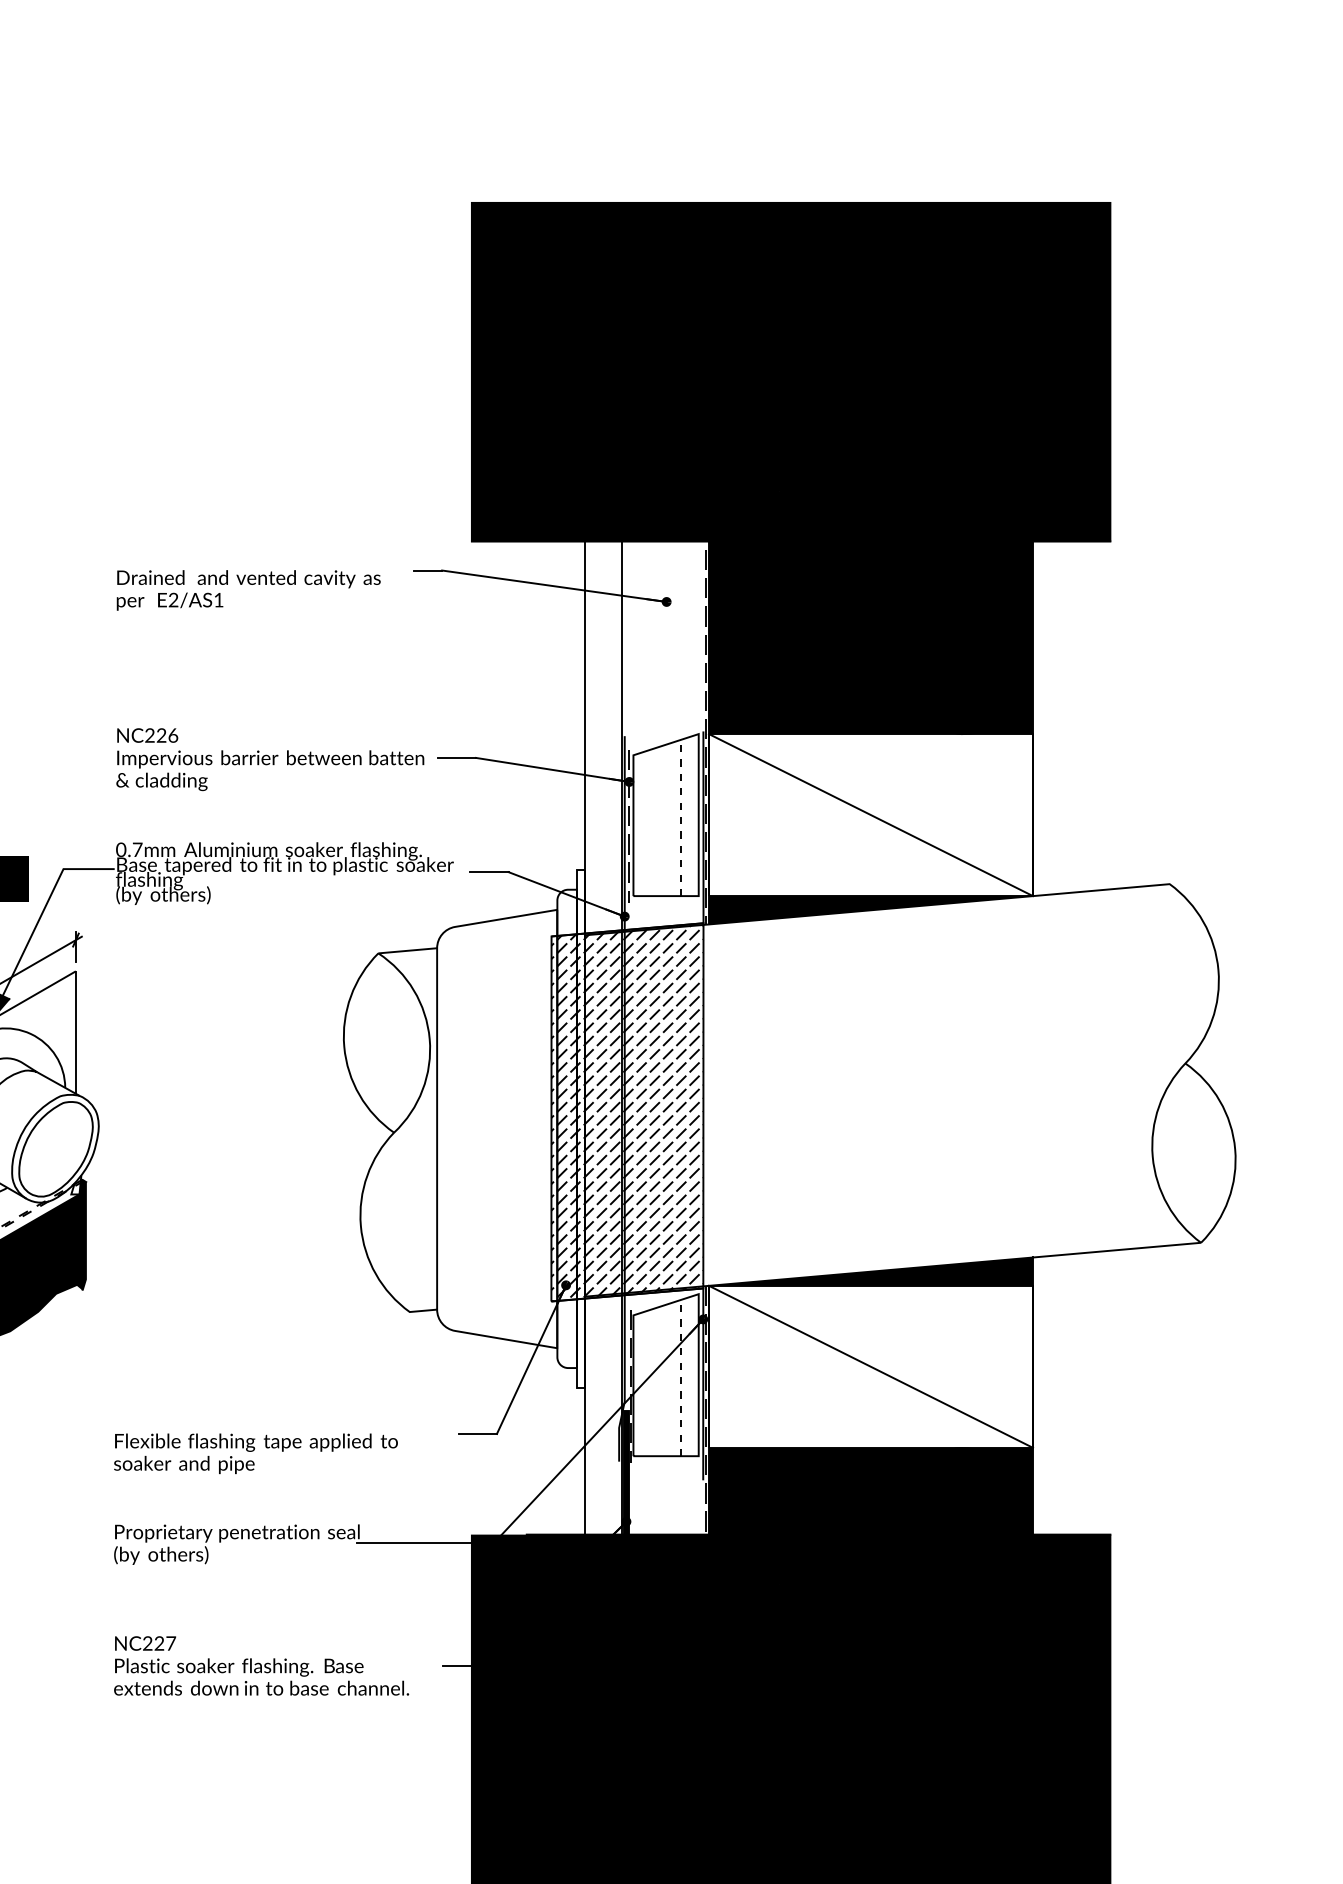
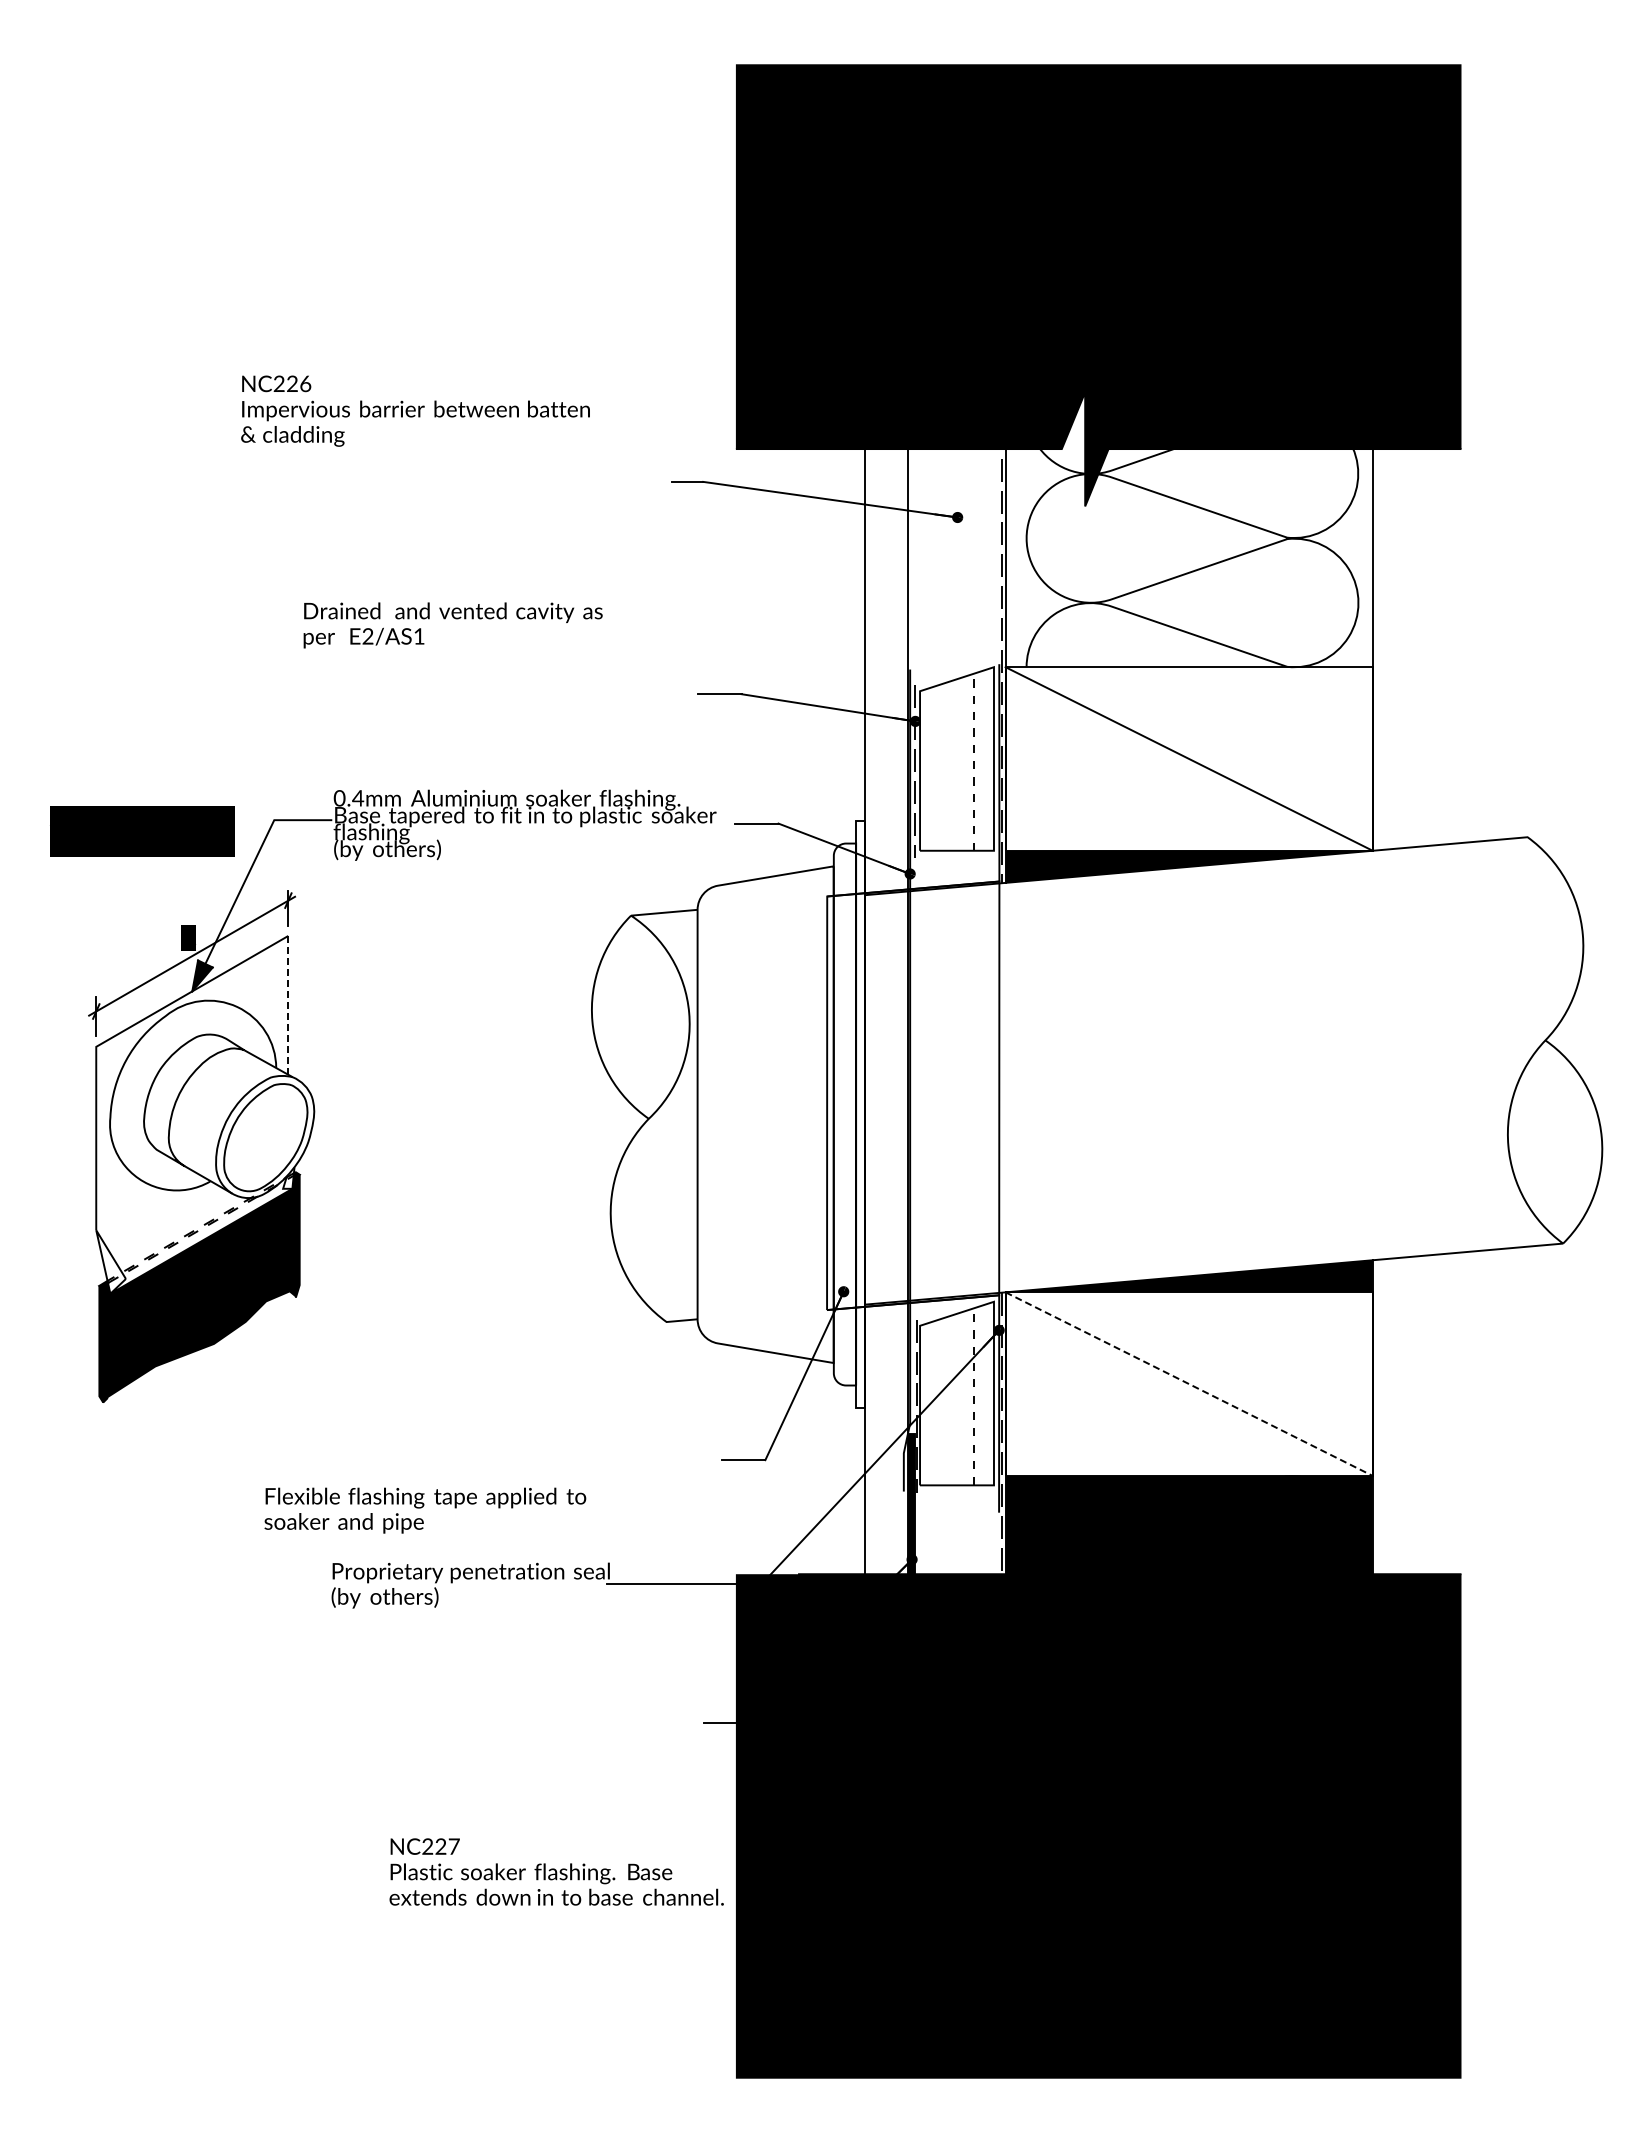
text: (248, 590) -> (452, 625), moved
fill: (870, 612) -> (1188, 529), removed
text: (270, 759) -> (415, 410), moved
text: (137, 849) -> (358, 798), 0.7mm -> 0.4mm
line: (76, 1032) -> (288, 1005), solid -> dashed
hatch: (627, 1112) -> (913, 1095), removed
line: (871, 1367) -> (1189, 1384), solid -> dashed
text: (256, 1453) -> (425, 1510), moved
text: (261, 1665) -> (556, 1871), moved

